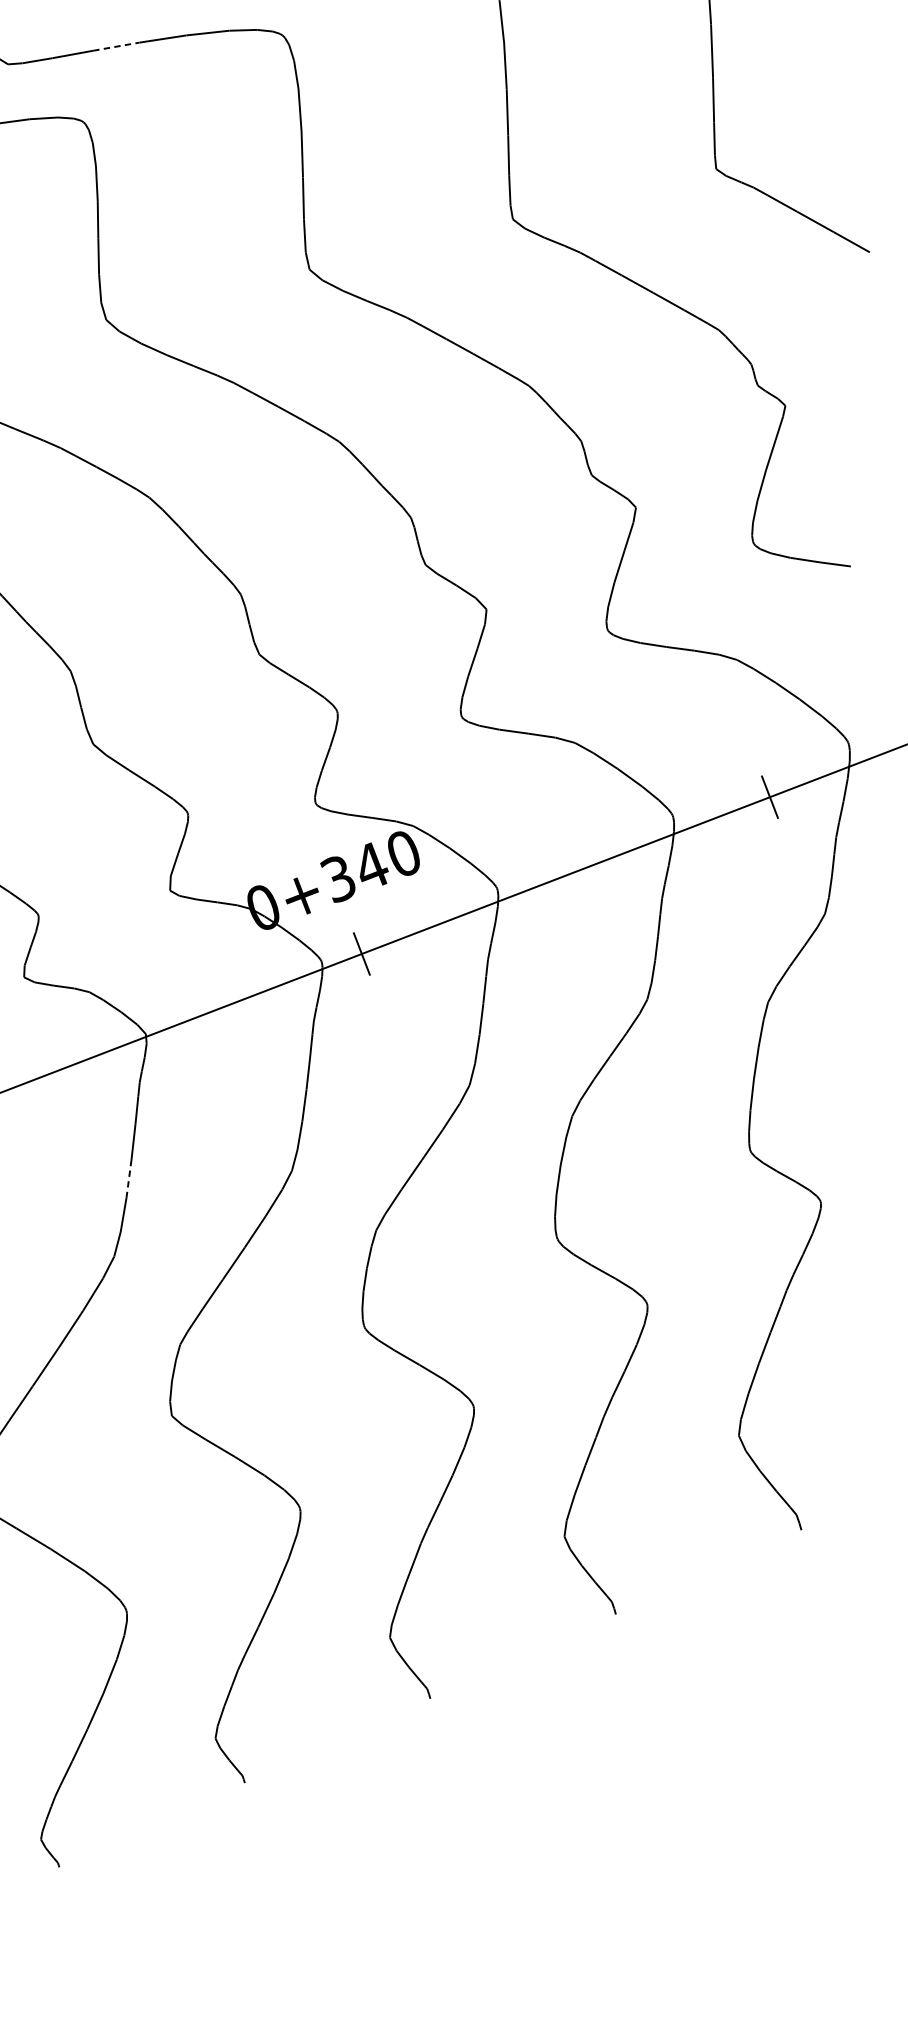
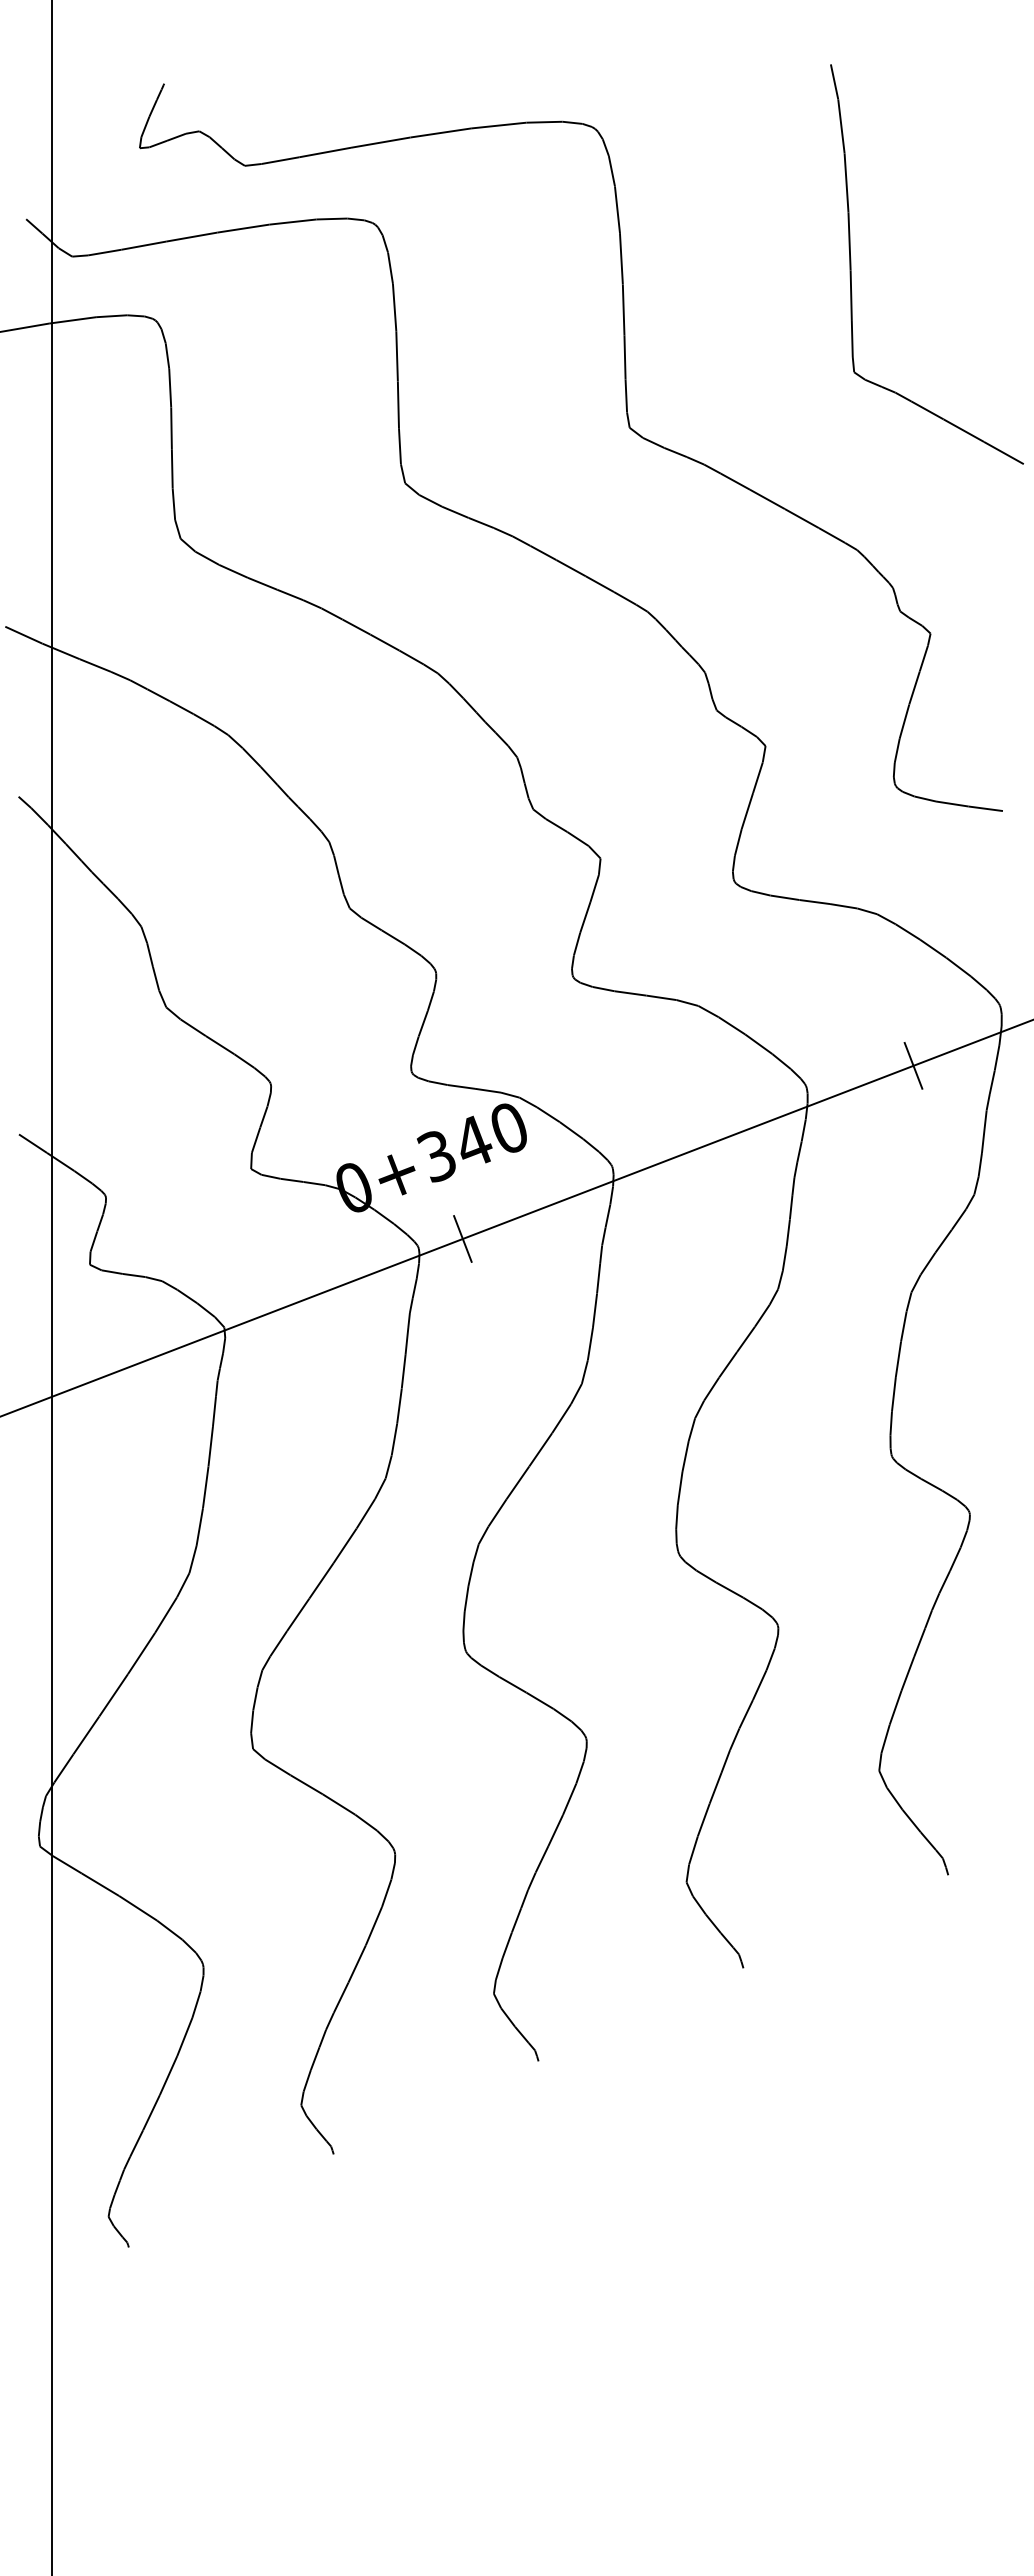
line: (116, 47) -> (191, 237), dashed -> solid
line: (128, 1179) -> (205, 1487), dashed -> solid

